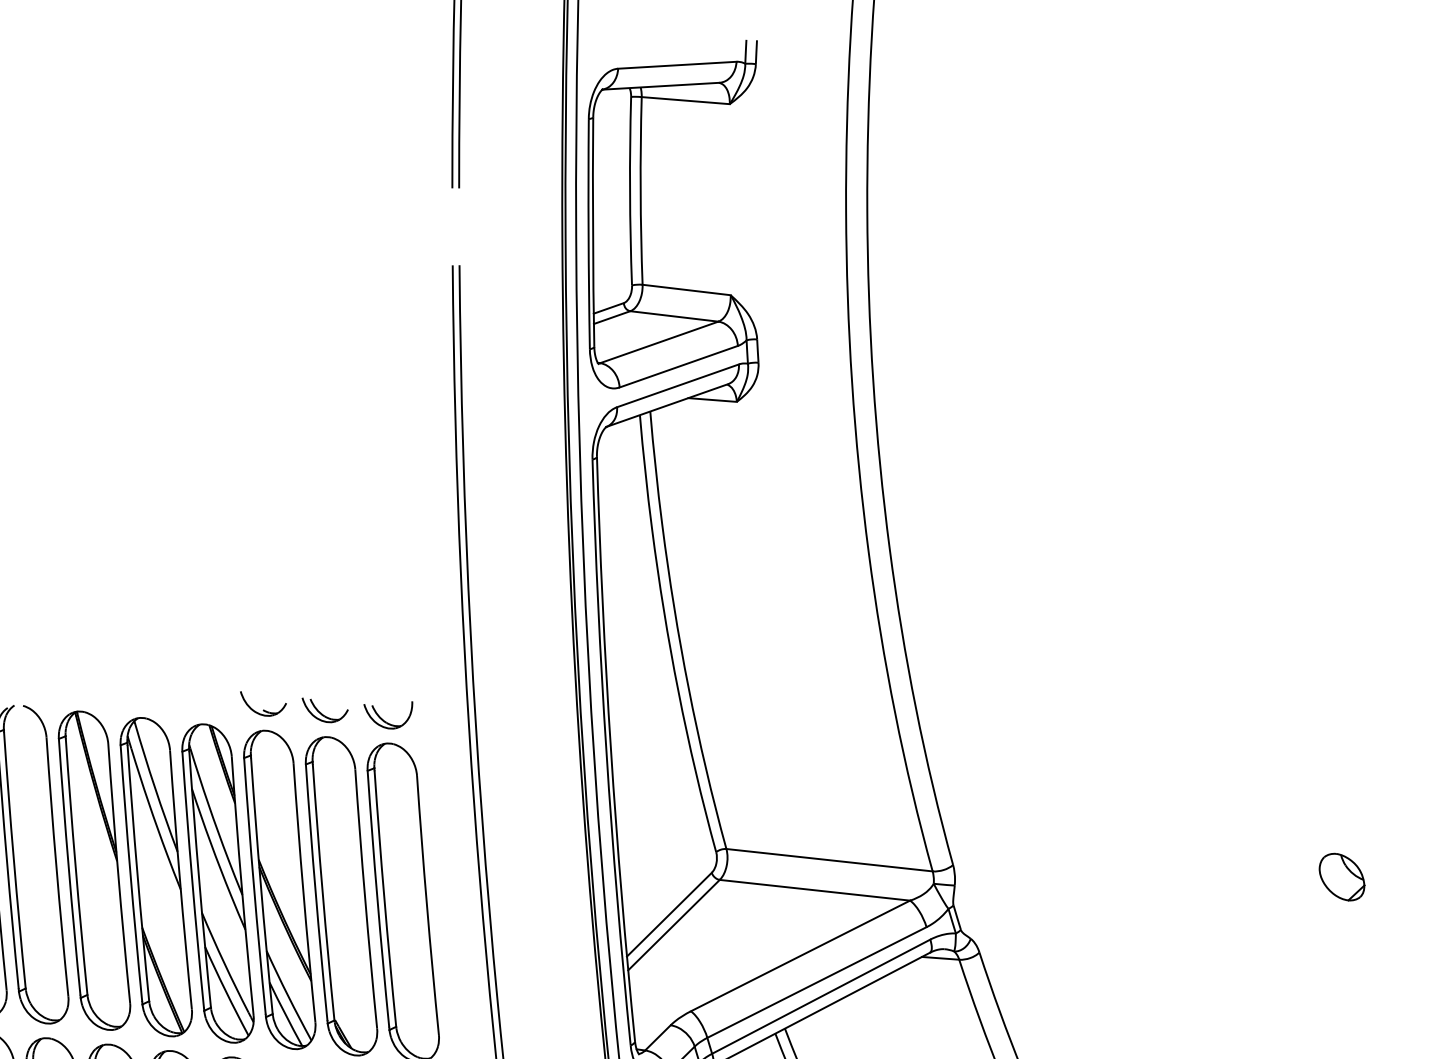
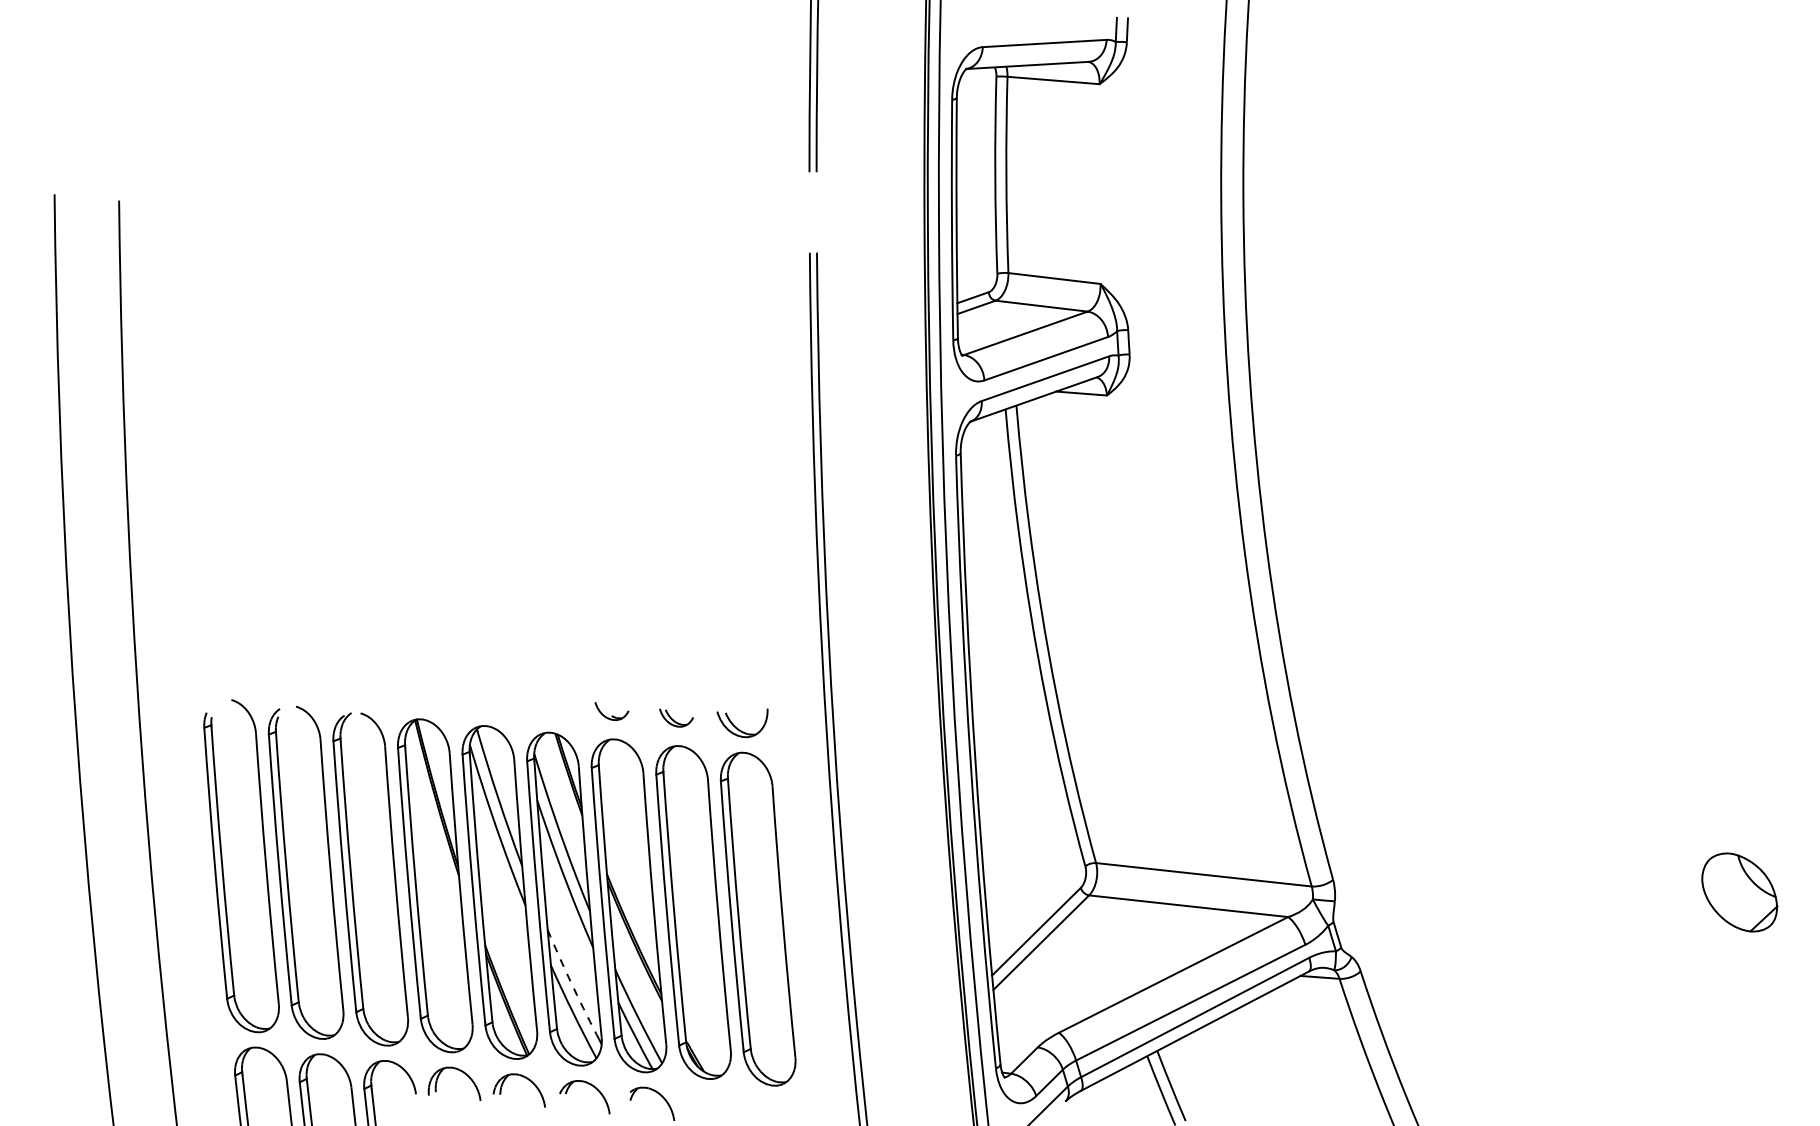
part: (263, 704) -> (611, 711), size x0.7
part: (325, 709) -> (676, 717), size x0.7
part: (1341, 877) -> (1739, 892), size x1.6
arc: (224, 963) -> (571, 982), solid -> dashed

